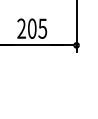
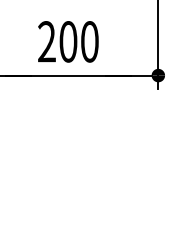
text: (42, 28) -> (89, 41), 205 -> 200

